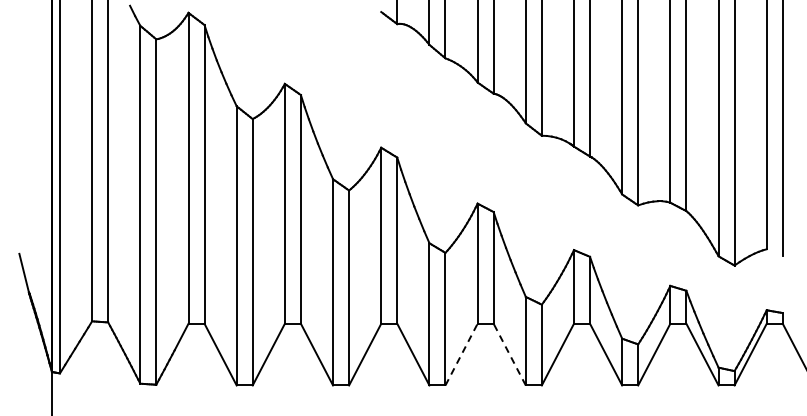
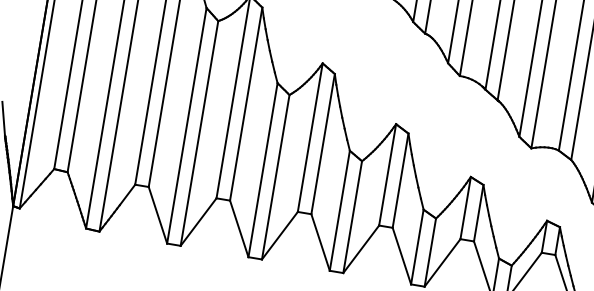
line: (461, 354) -> (361, 249), dashed -> solid
line: (509, 354) -> (401, 255), dashed -> solid

